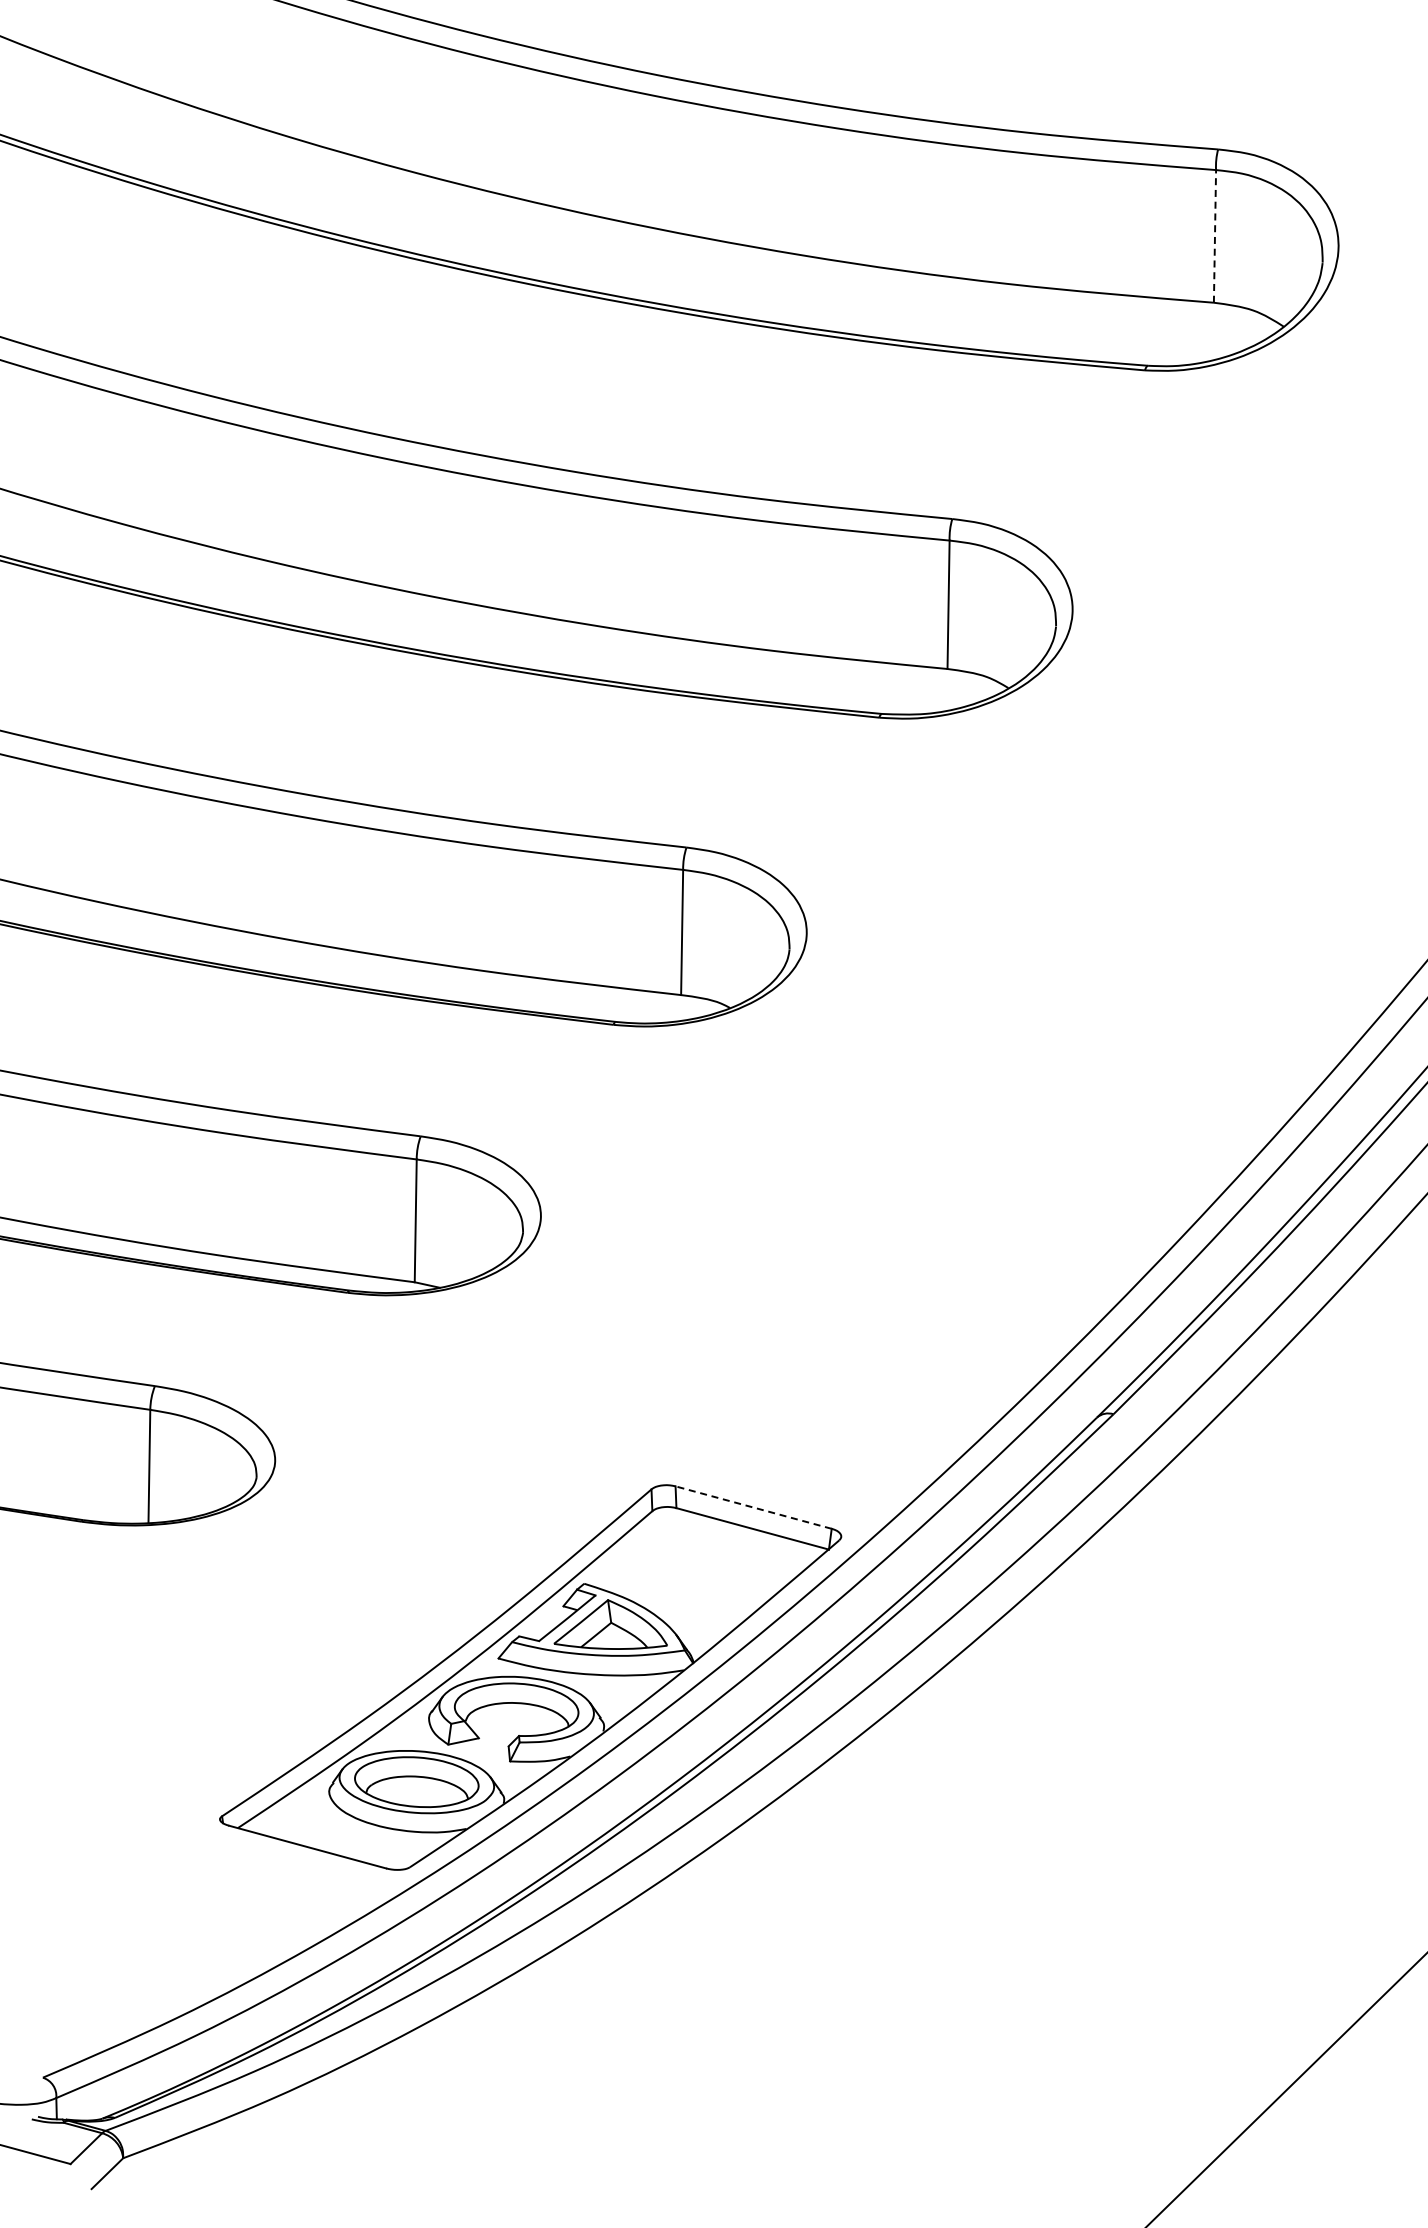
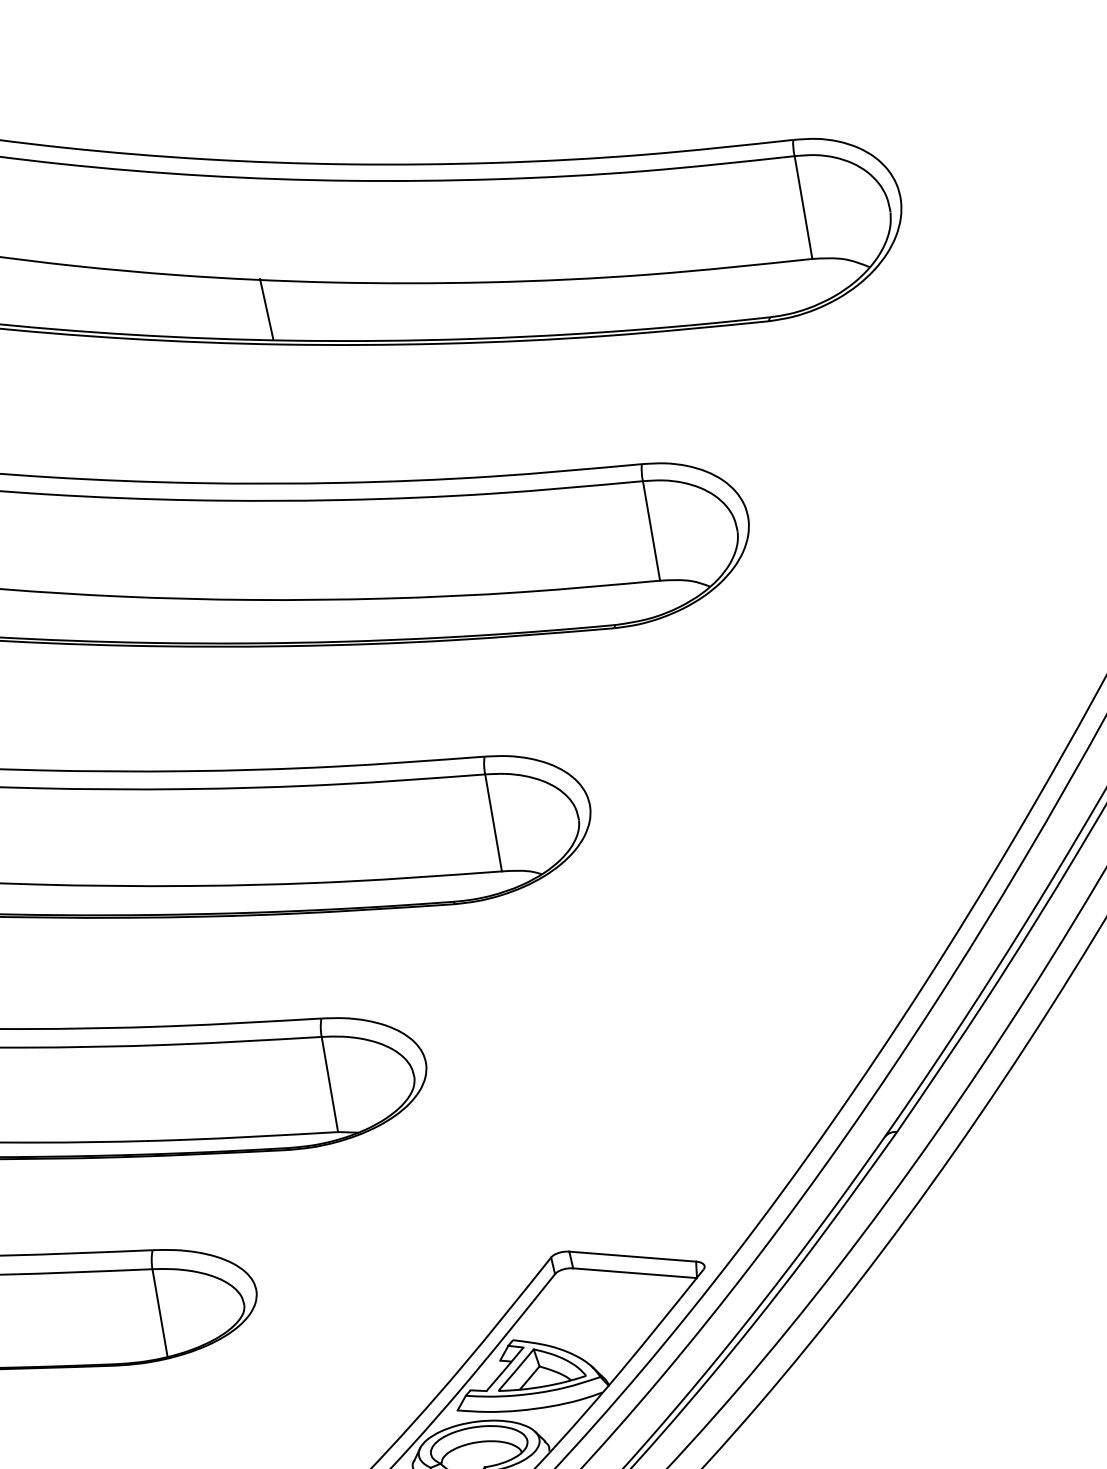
line: (1214, 235) -> (803, 206), dashed -> solid
line: (519, 236) -> (266, 309), added
line: (753, 1507) -> (632, 1256), dashed -> solid

